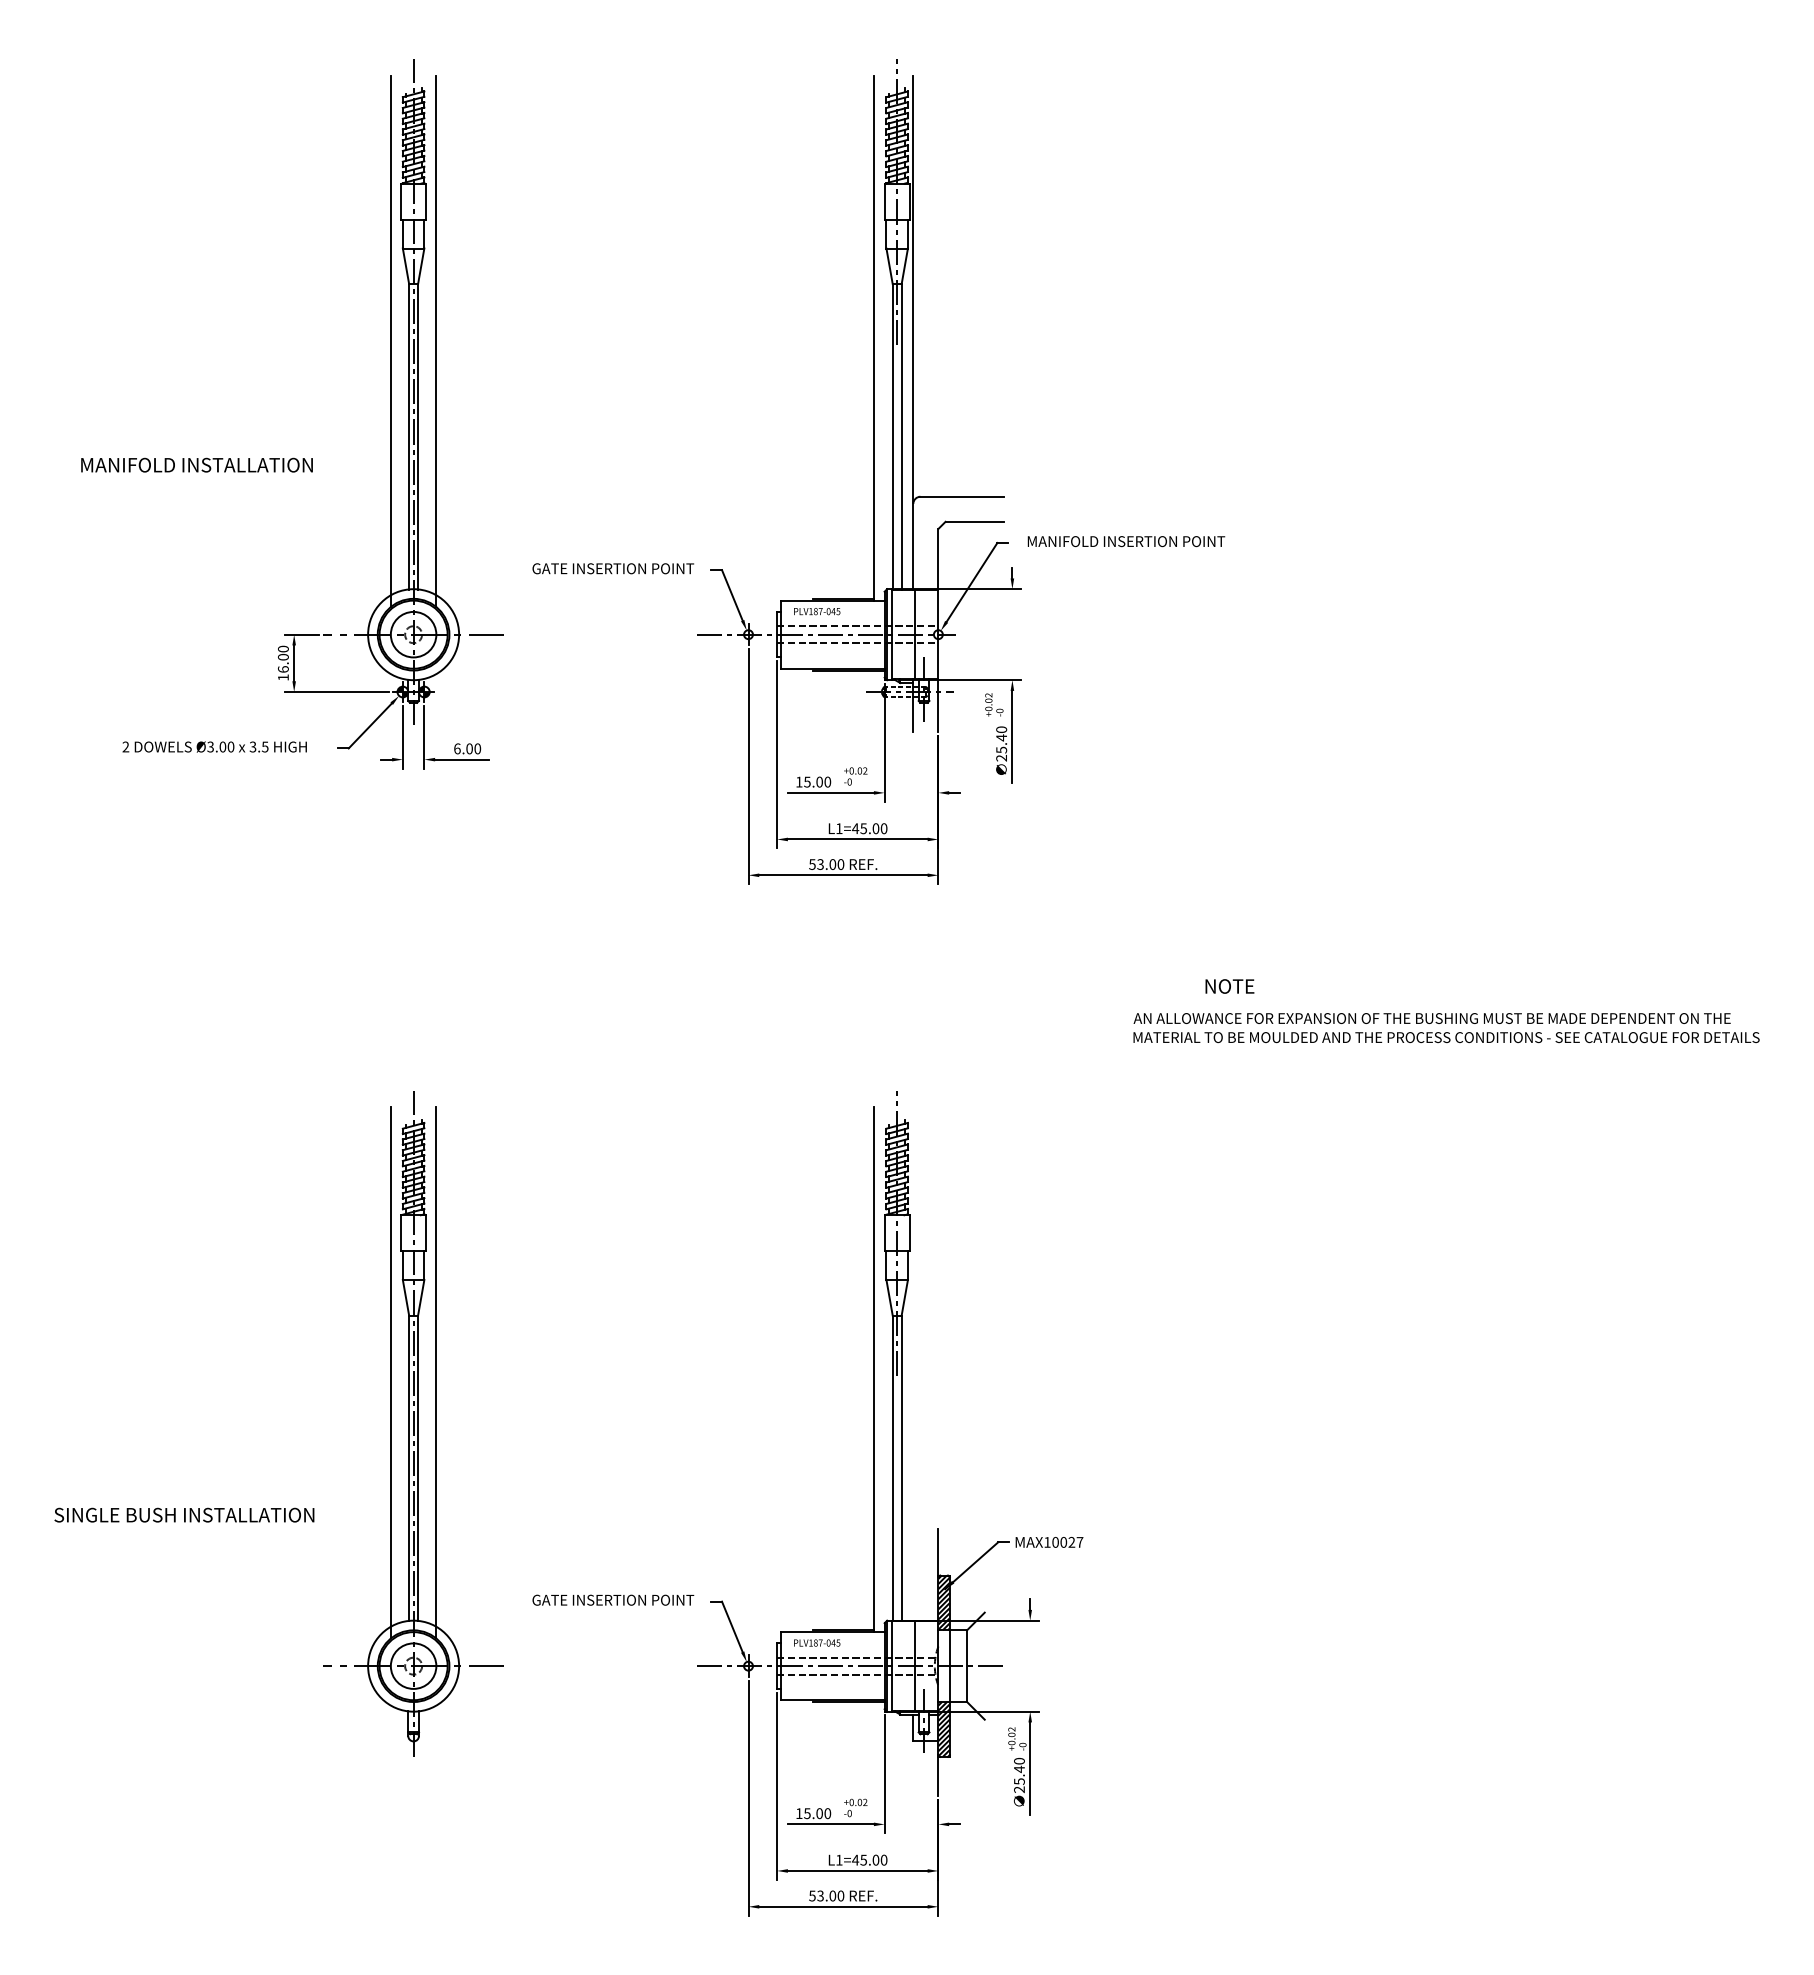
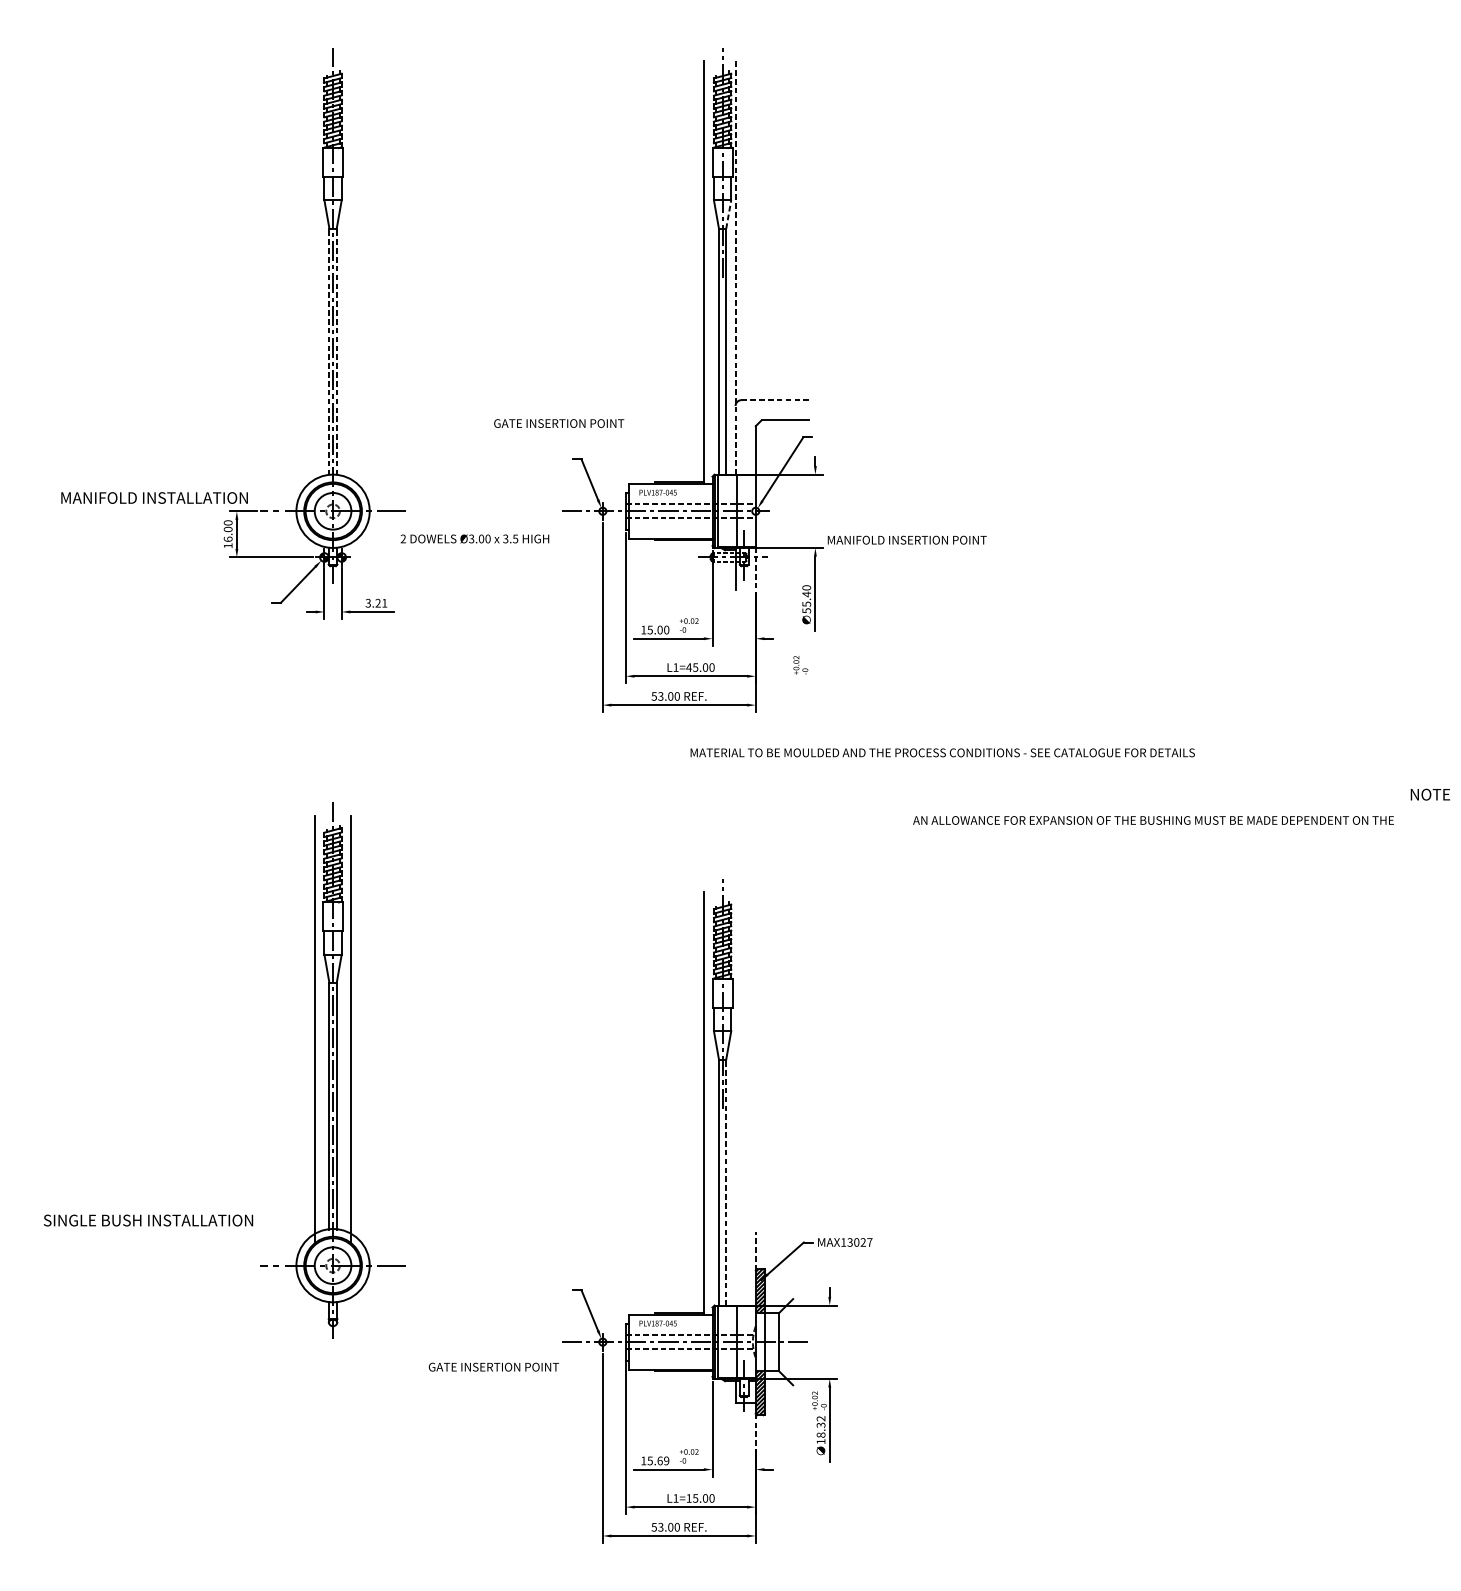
line: (904, 265) -> (728, 213), solid -> dashed
line: (913, 332) -> (735, 267), solid -> dashed
line: (391, 340) -> (315, 274), removed
line: (436, 340) -> (351, 274), removed
line: (409, 436) -> (329, 351), solid -> dashed
line: (418, 436) -> (337, 351), solid -> dashed
text: (196, 464) -> (154, 497), moved
line: (962, 496) -> (775, 399), solid -> dashed
text: (1126, 541) -> (907, 540), moved
text: (613, 568) -> (559, 423), moved
text: (994, 704) -> (800, 665), moved
line: (938, 706) -> (755, 569), solid -> dashed
text: (214, 746) -> (474, 538), moved
text: (467, 748) -> (376, 602), 6.00 -> 3.21
text: (1001, 757) -> (806, 610), 25.40 -> 55.40
text: (1229, 986) -> (1430, 794), moved
text: (1446, 1037) -> (942, 752), moved
part: (413, 1423) -> (332, 1070), moved
line: (901, 1468) -> (726, 1182), solid -> dashed
text: (1055, 1542) -> (850, 1242), MAX10027 -> MAX13027
line: (938, 1552) -> (755, 1250), solid -> dashed
text: (613, 1599) -> (494, 1366), moved
line: (938, 1775) -> (755, 1430), solid -> dashed
text: (1019, 1775) -> (821, 1430), 25.40 -> 18.32
text: (823, 1813) -> (663, 1460), 15.00 -> 15.69
text: (855, 1859) -> (689, 1497), L1=45.00 -> L1=15.00

